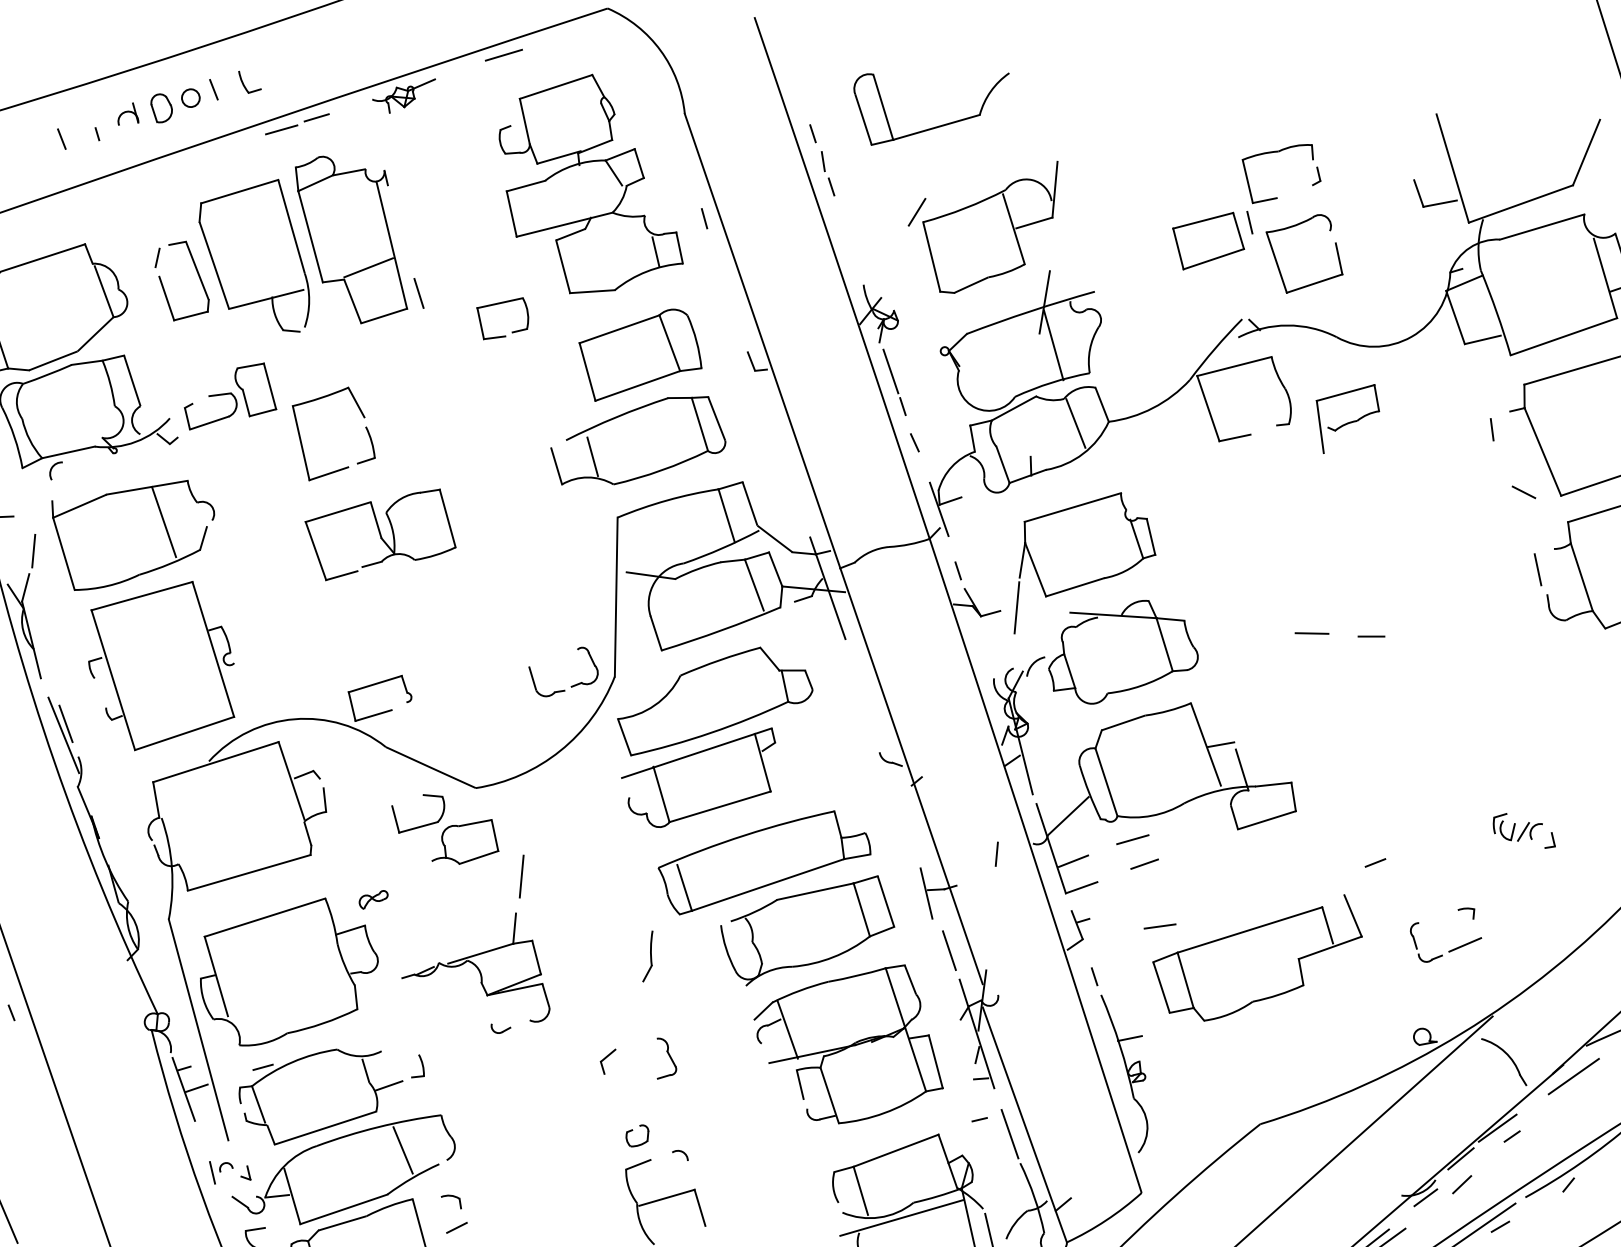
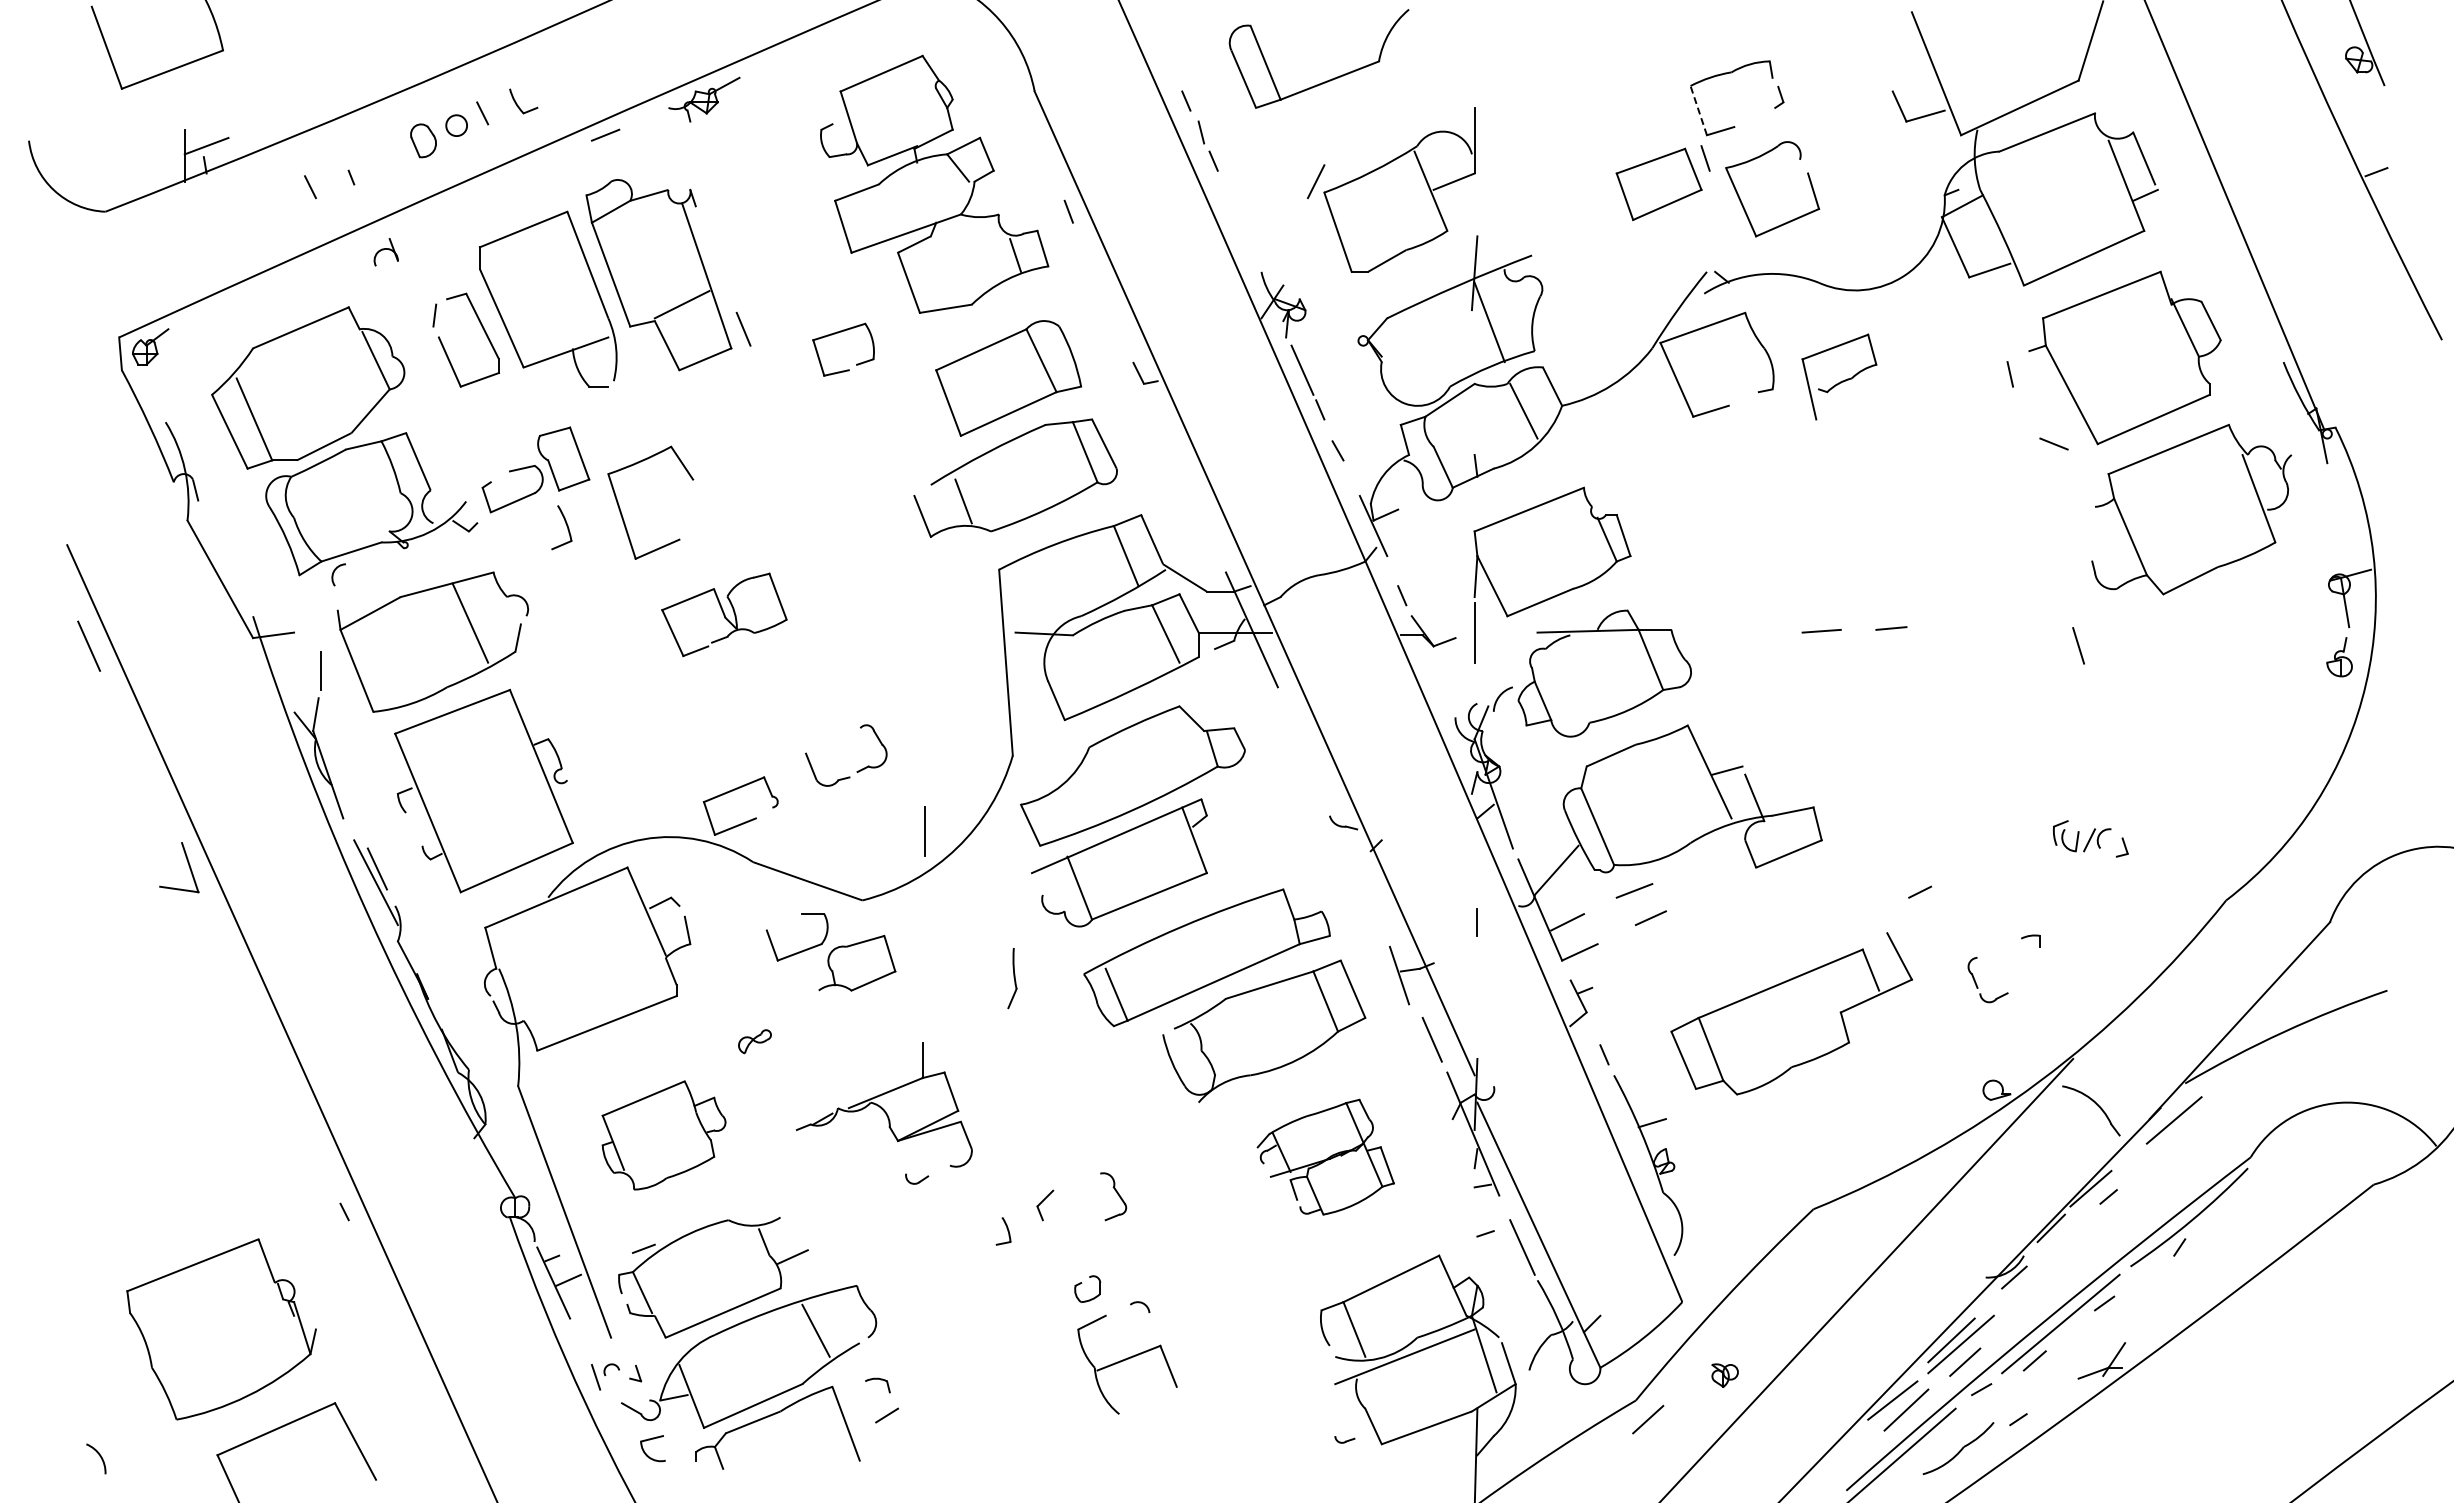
line: (503, 55) -> (816, 42), removed
part: (128, 114) -> (385, 252), moved
line: (281, 129) -> (565, 152), removed
line: (1247, 181) -> (1698, 110), solid -> dashed
part: (367, 445) -> (561, 527), moved
part: (380, 534) -> (724, 614), size x0.7
line: (1537, 569) -> (2078, 645), moved
part: (570, 686) -> (856, 771), moved
line: (521, 876) -> (924, 831), moved
line: (1160, 926) -> (1675, 989), removed
line: (1465, 944) -> (2033, 977), removed
part: (649, 956) -> (1012, 978), moved
part: (288, 972) -> (663, 1135), size x0.6
part: (849, 1041) -> (1325, 1156), size x0.6
part: (418, 1066) -> (1003, 1231), moved
line: (1461, 1184) -> (2054, 1258), removed

